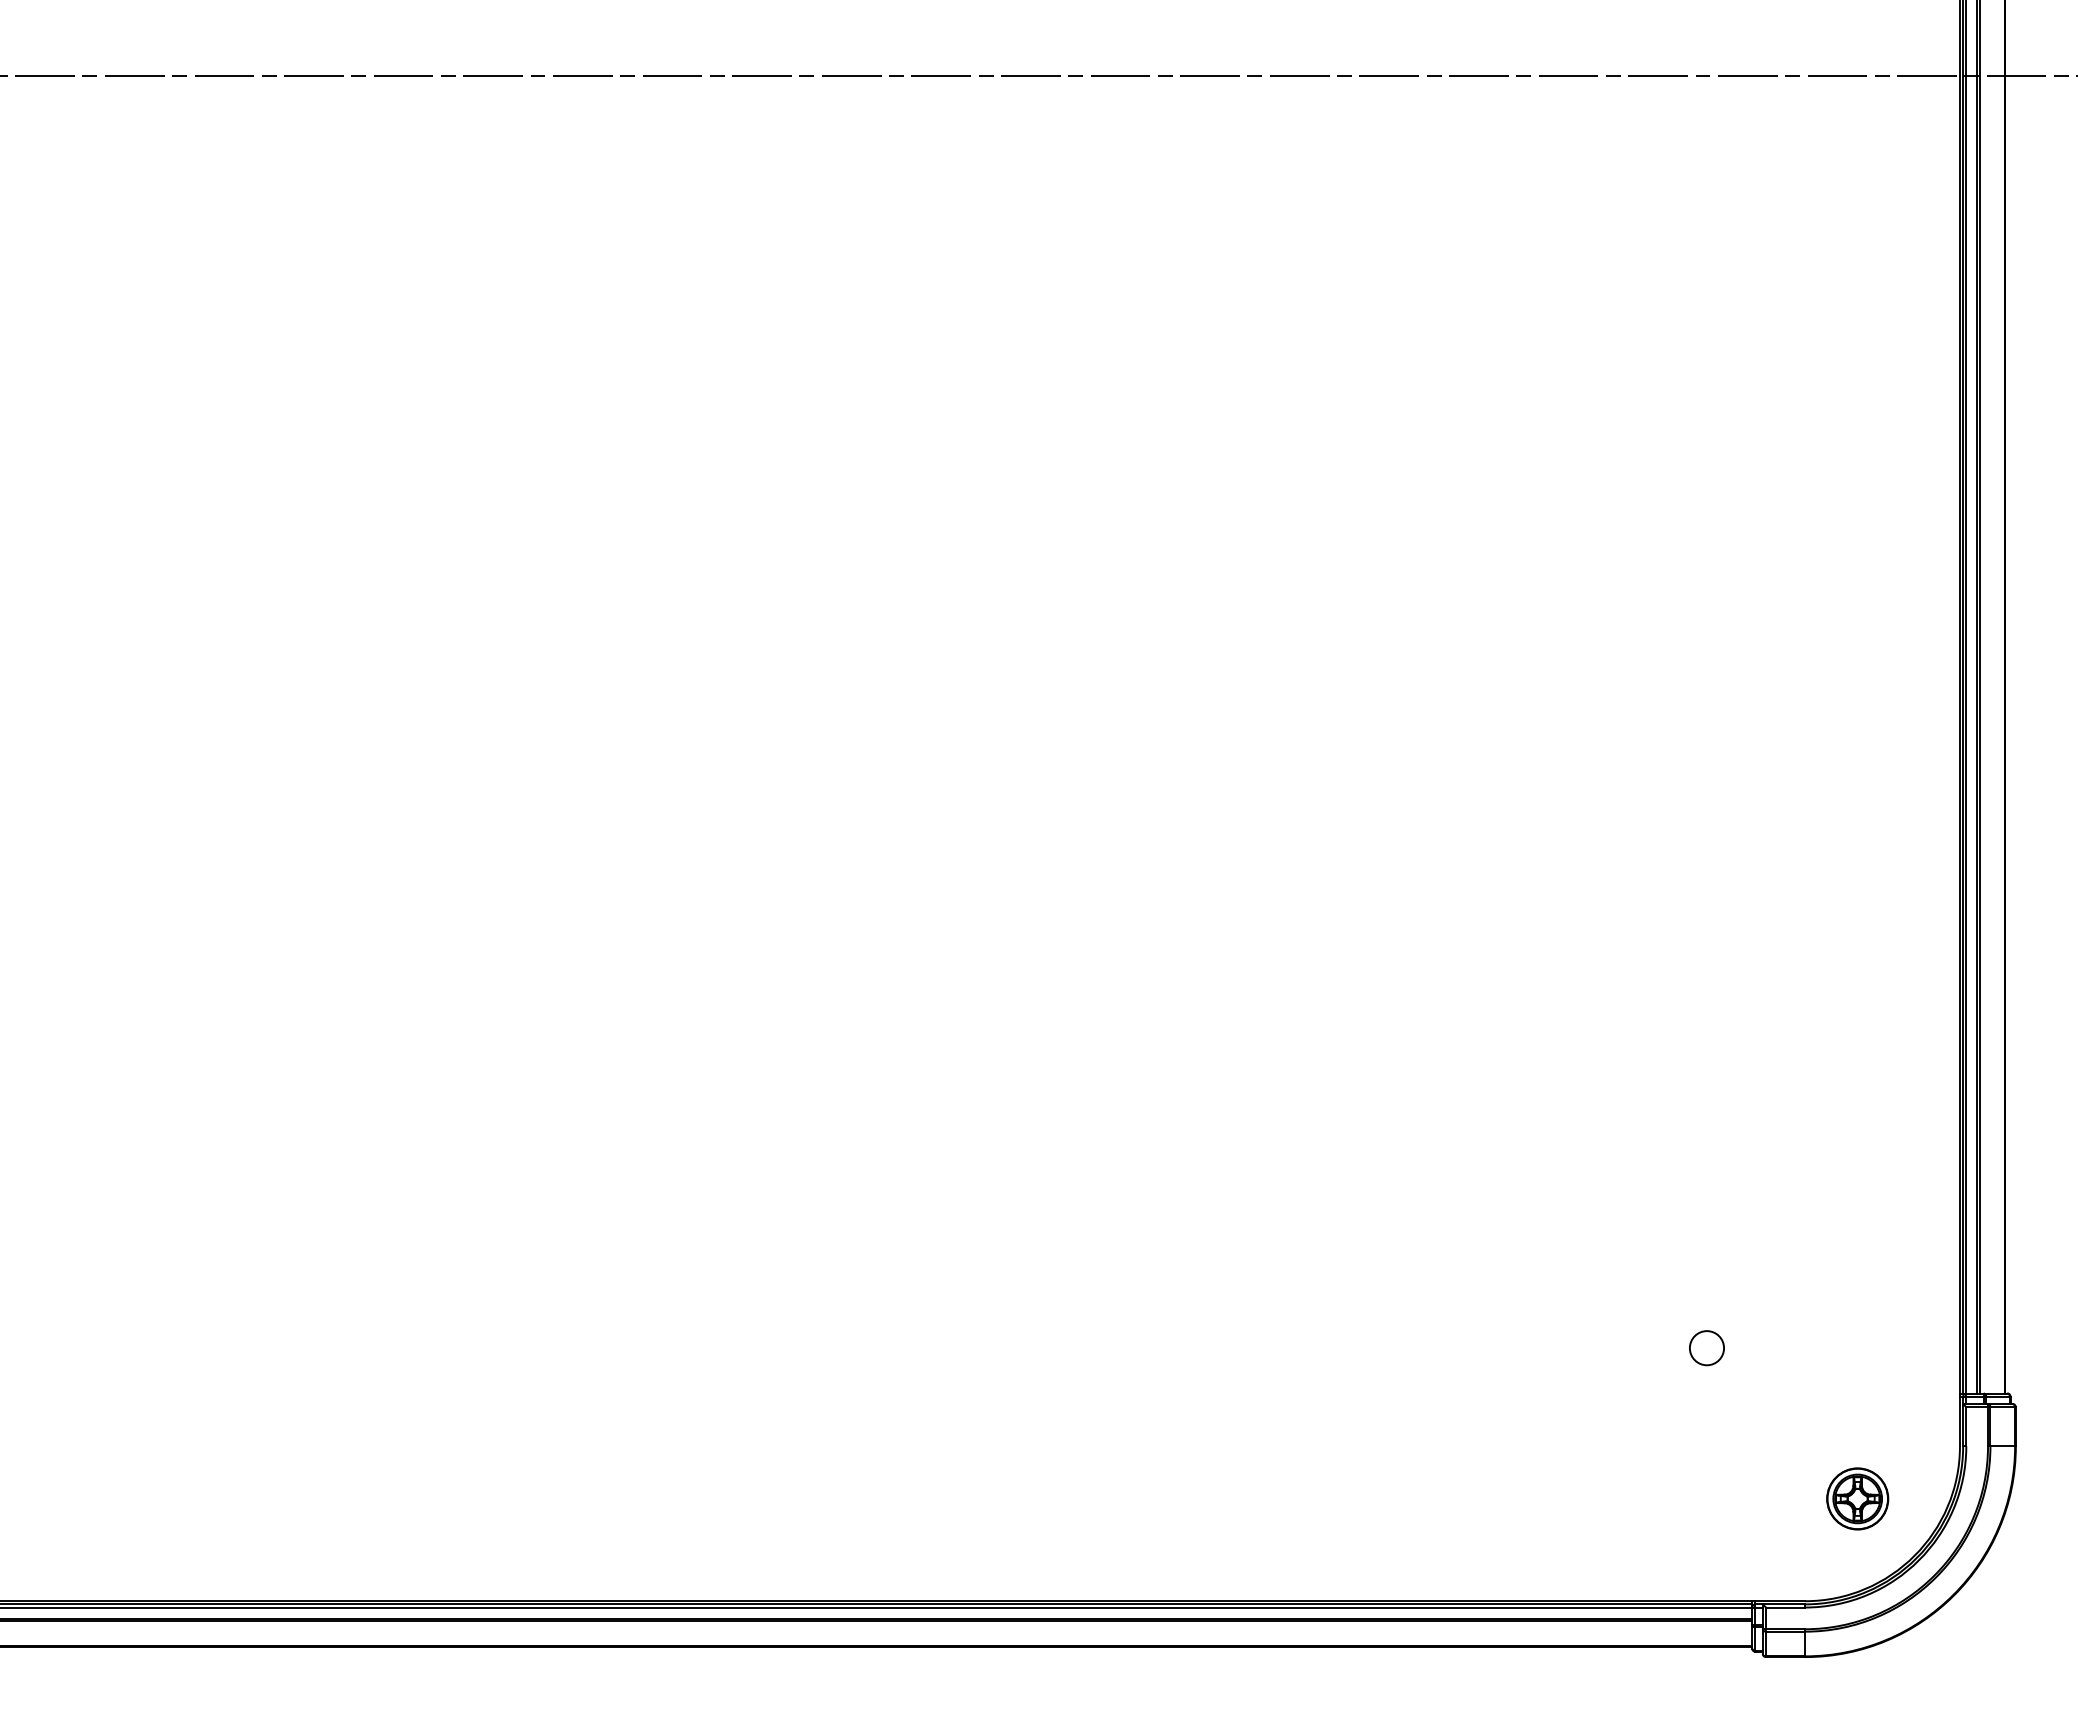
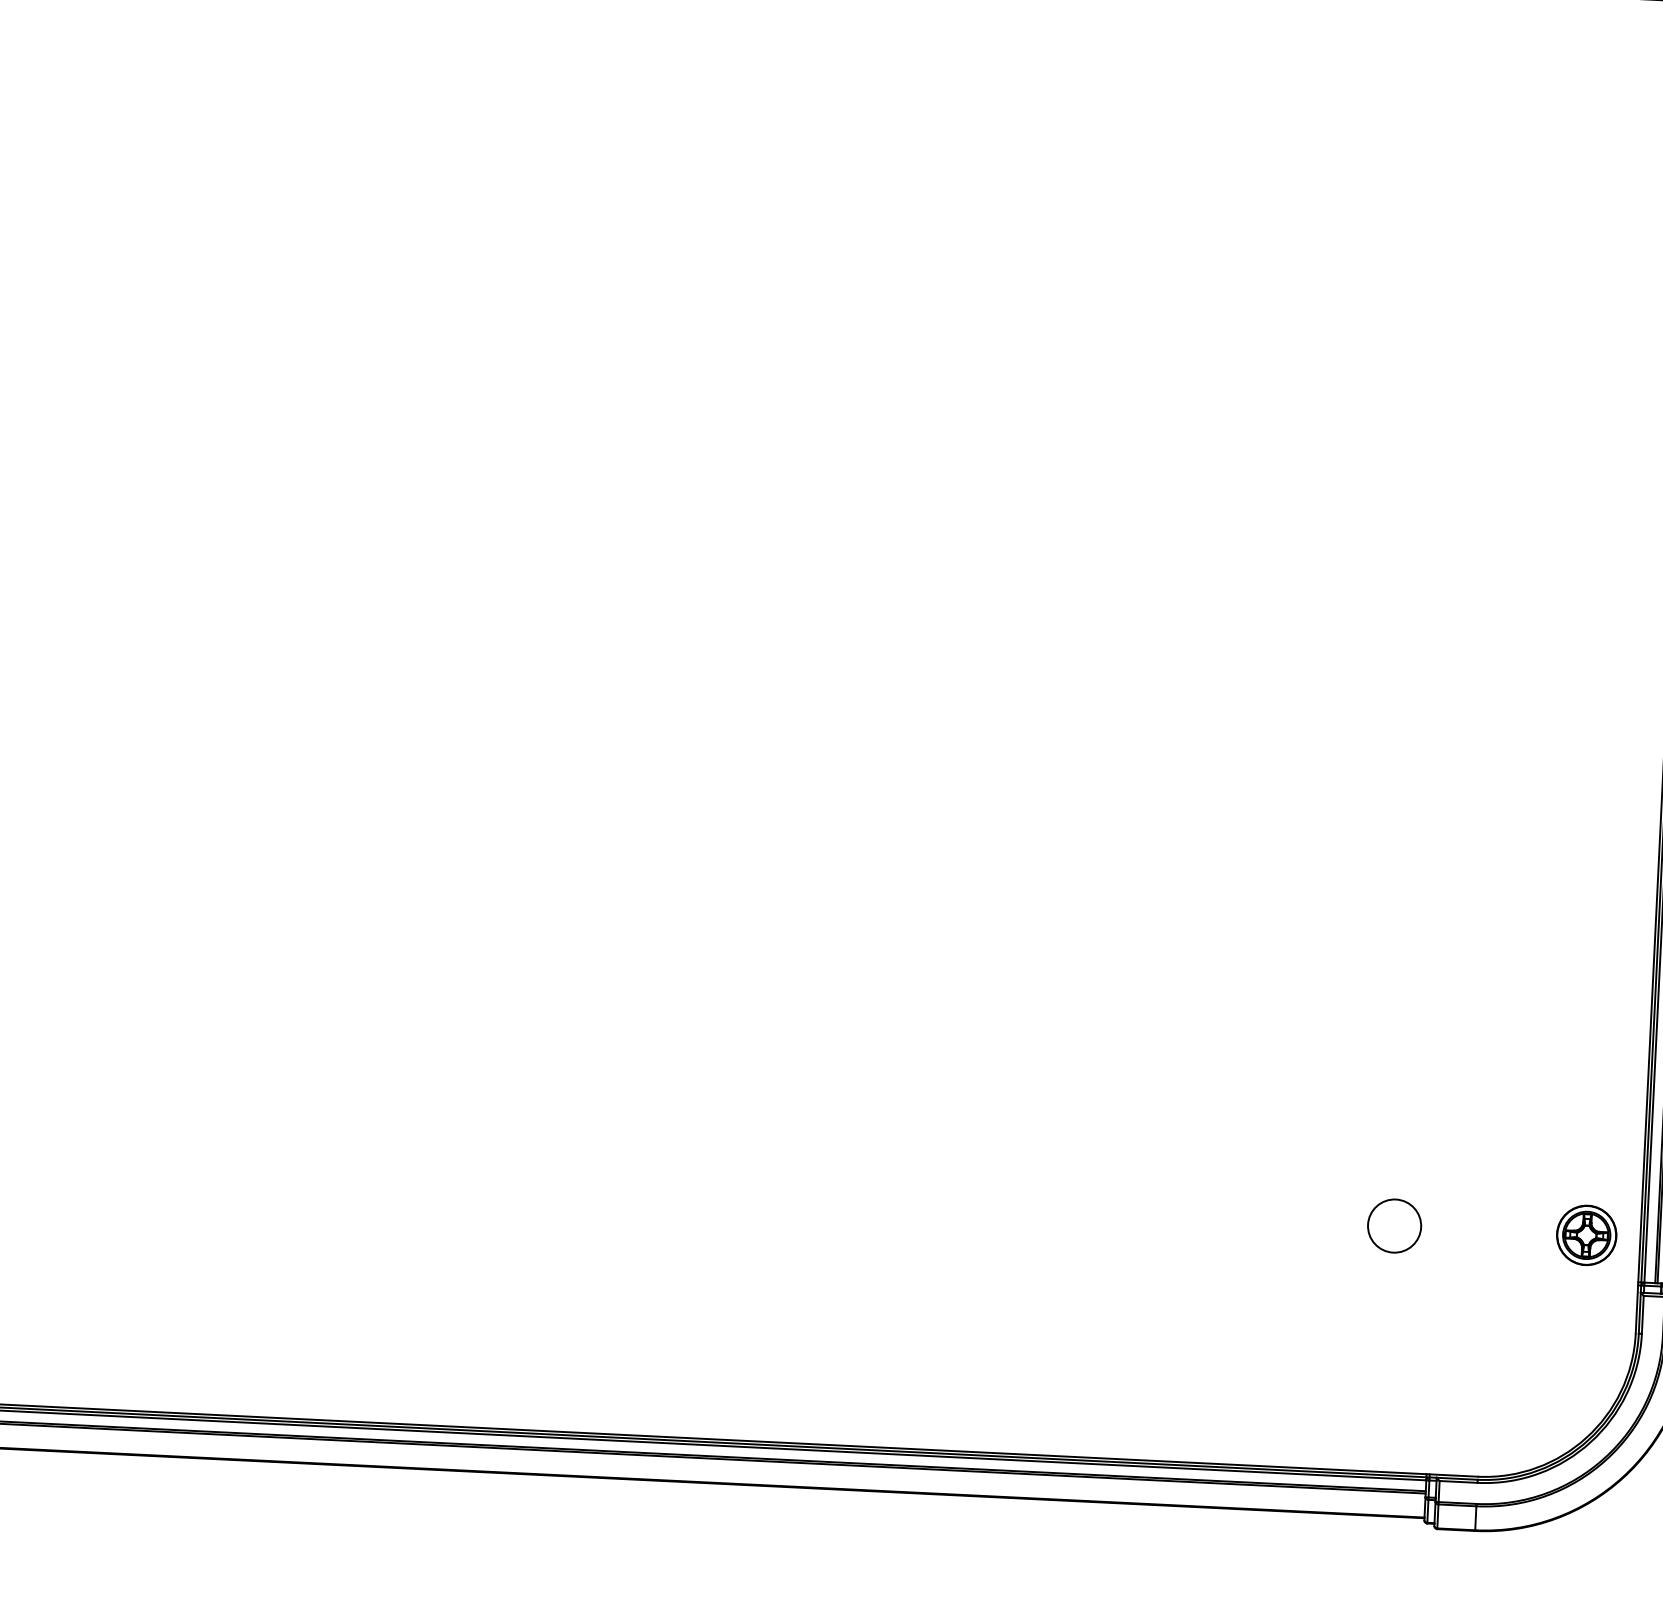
circle: (1706, 1348) -> (1394, 1226), size x1.6
part: (1857, 1498) -> (1586, 1234), moved

